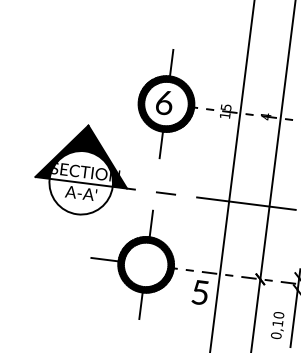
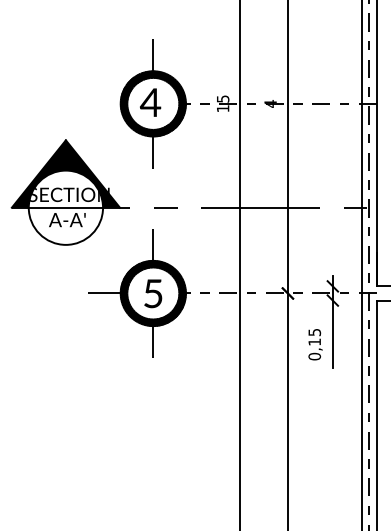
text: (164, 102) -> (150, 102), 6 -> 4
text: (200, 292) -> (153, 293), moved
text: (278, 315) -> (314, 332), 0,10 -> 0,15

